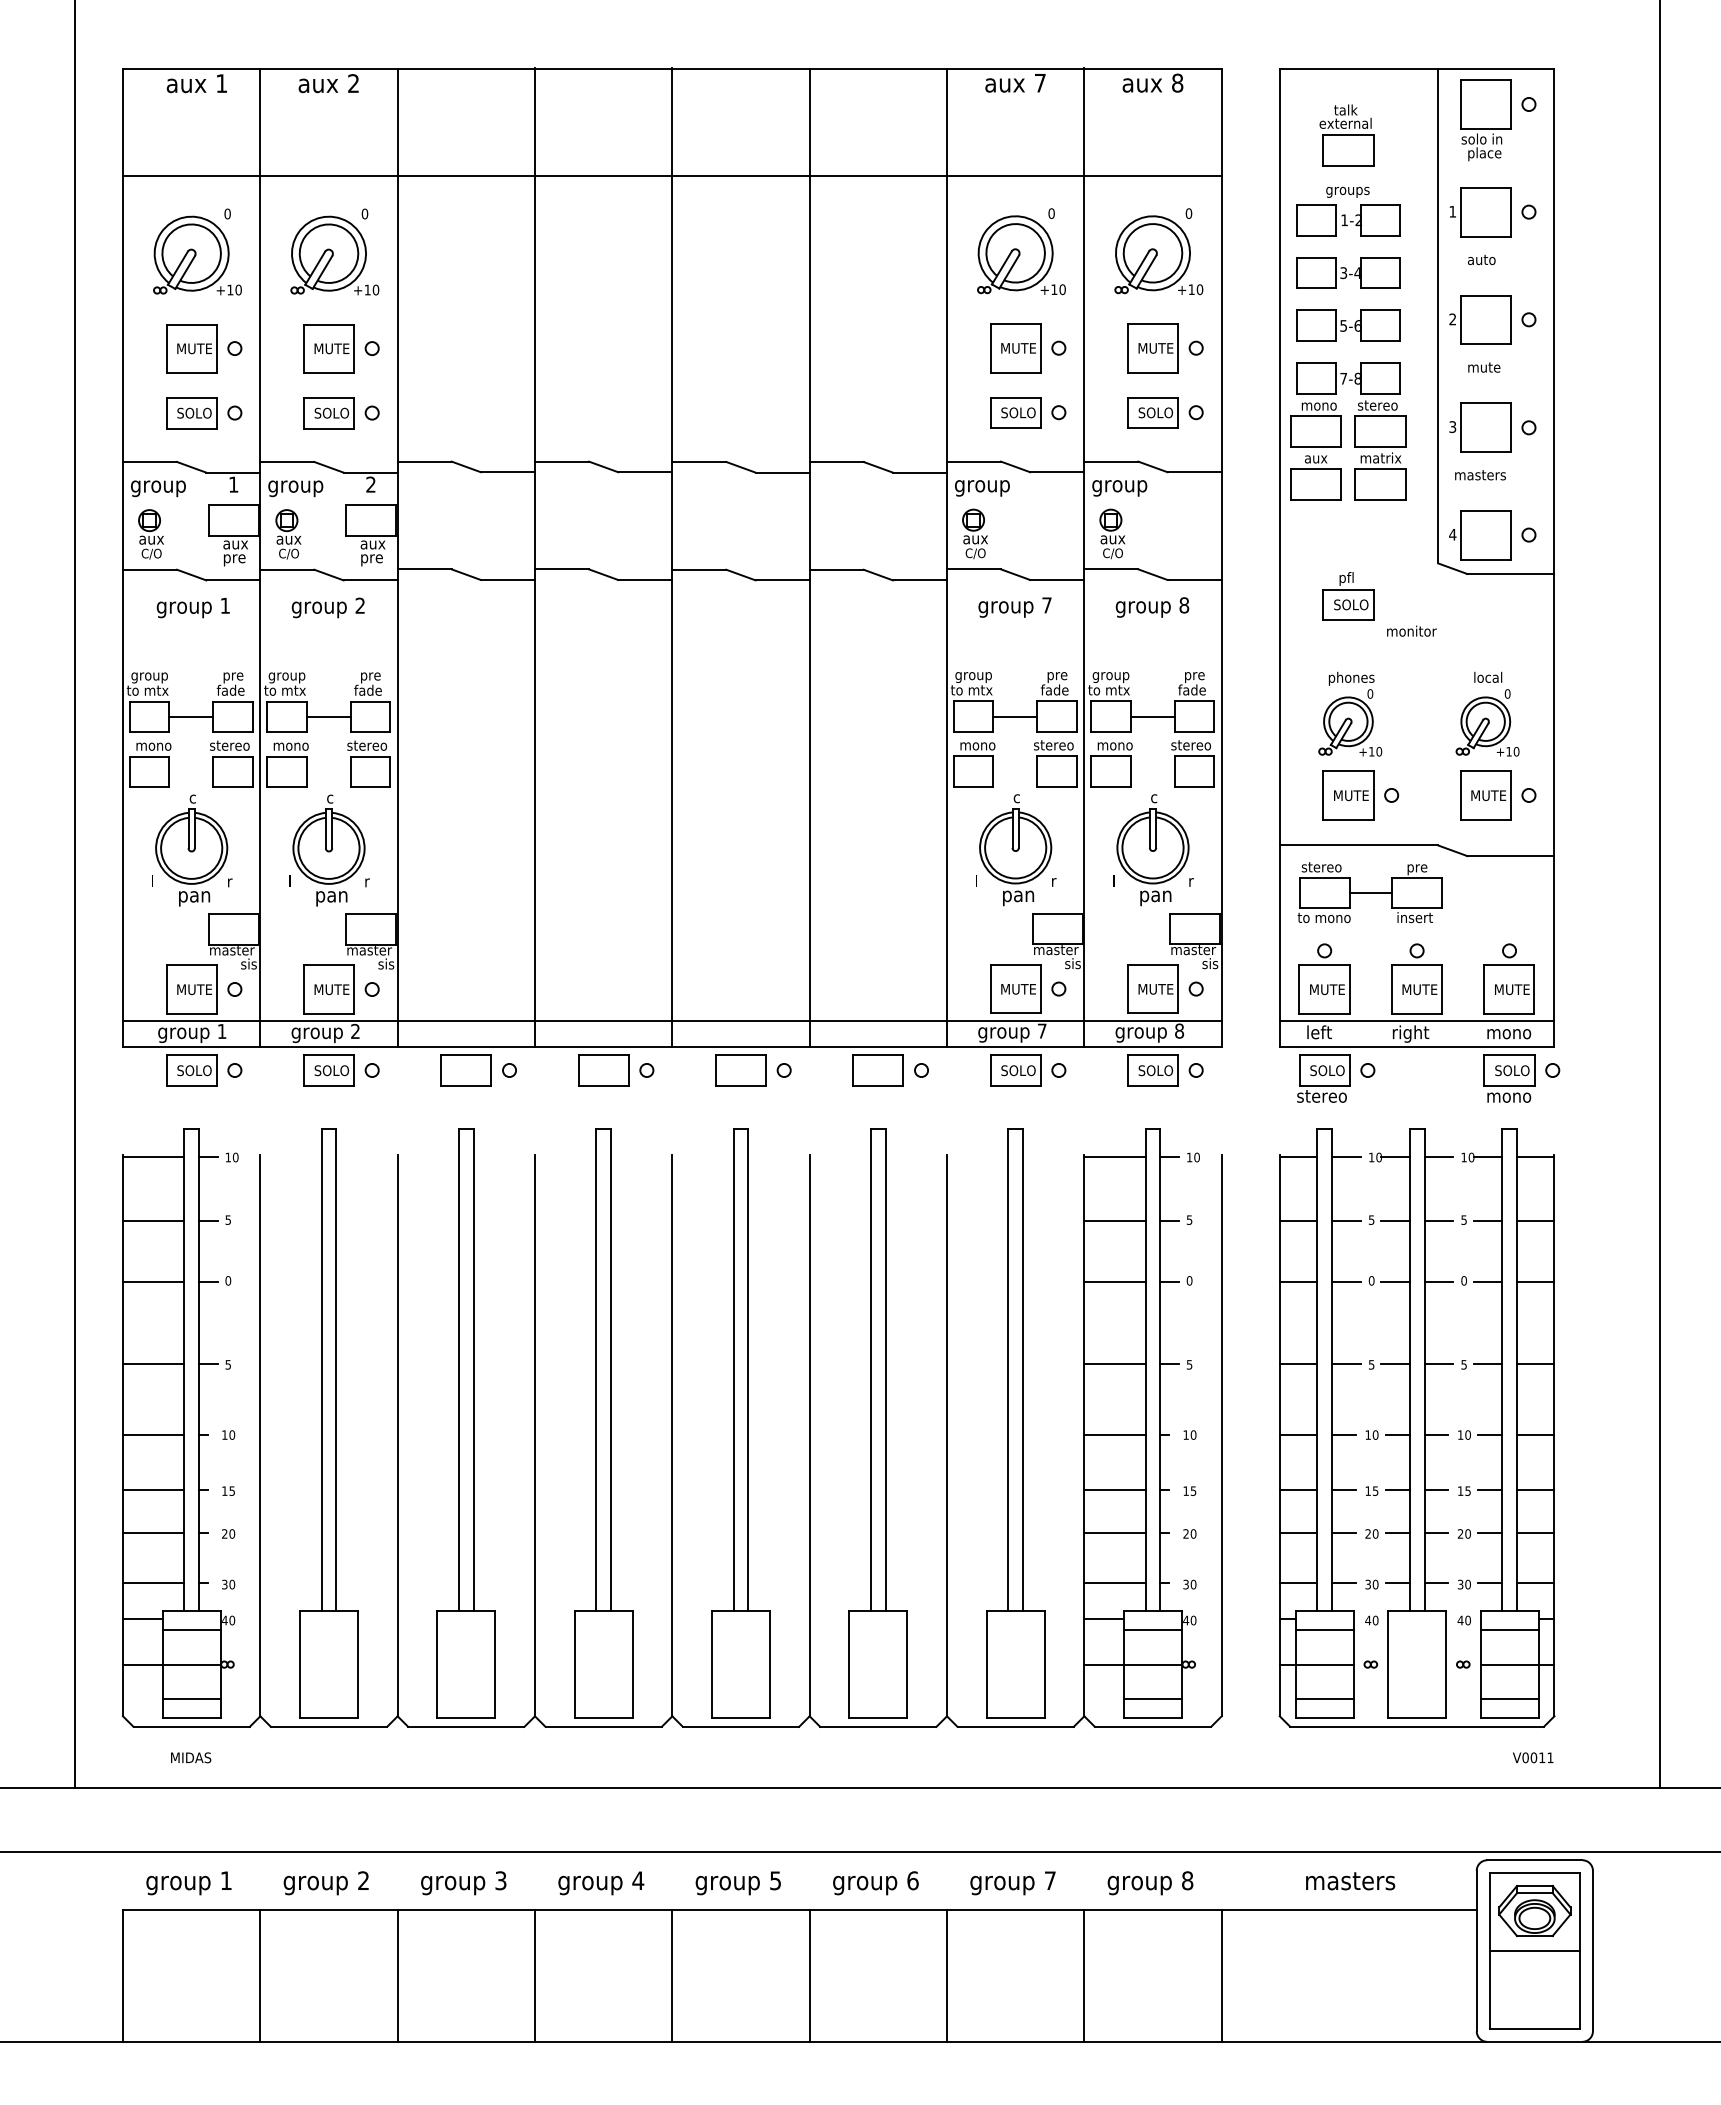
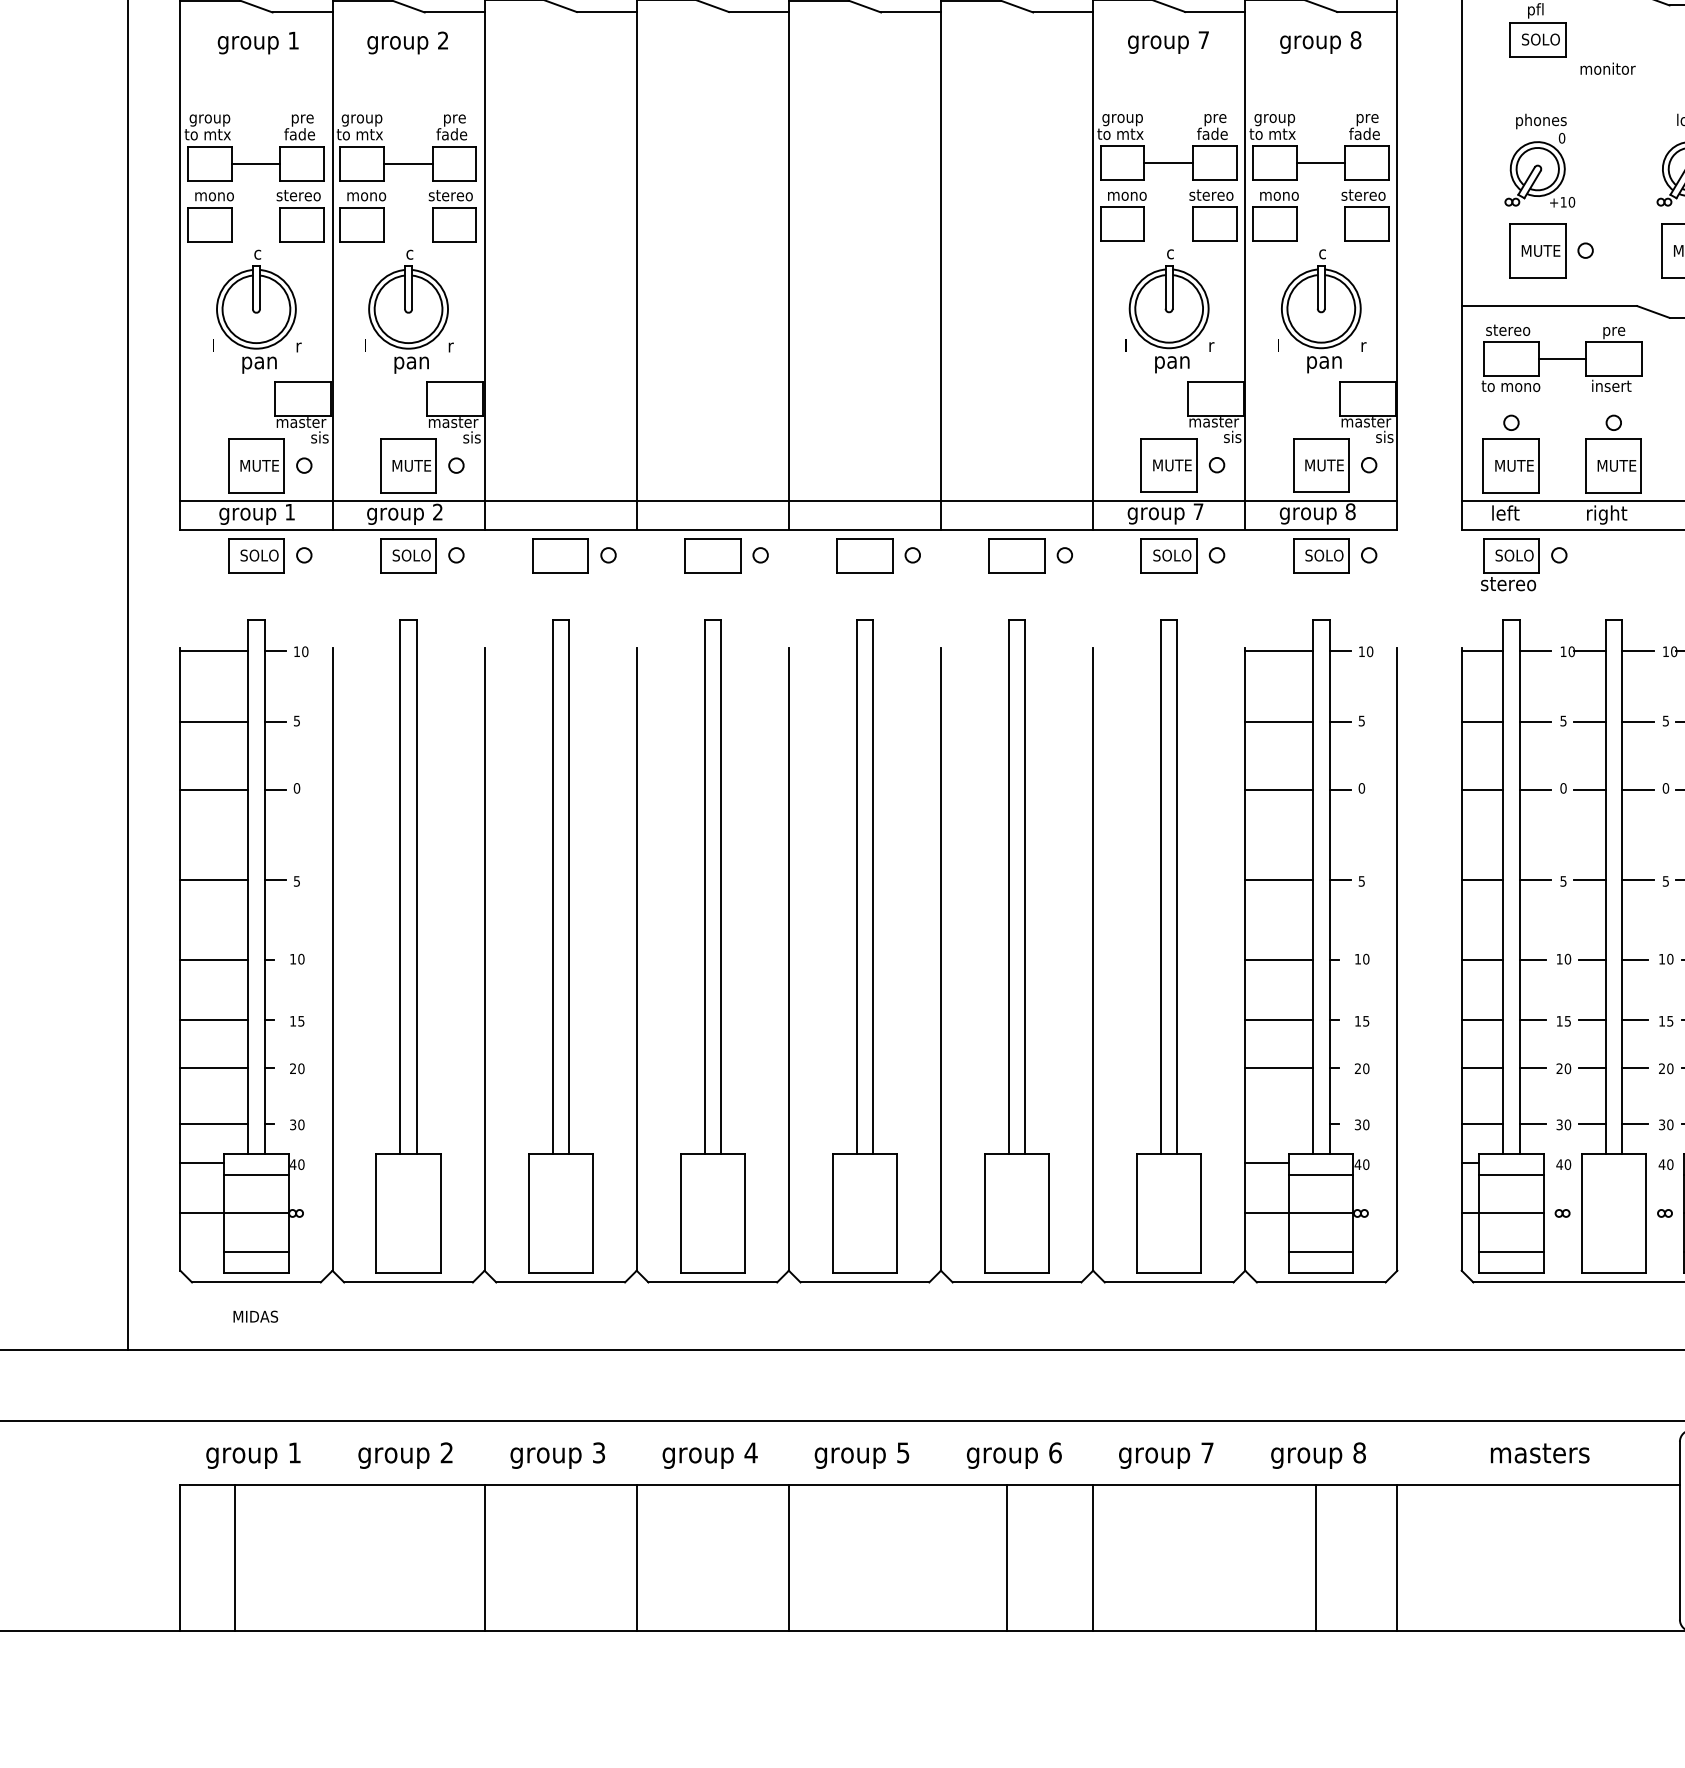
line: (1114, 1583) -> (1278, 1123), removed
line: (260, 1975) -> (235, 1557), moved
line: (809, 1975) -> (1007, 1557), moved
line: (1084, 1975) -> (1316, 1557), moved

